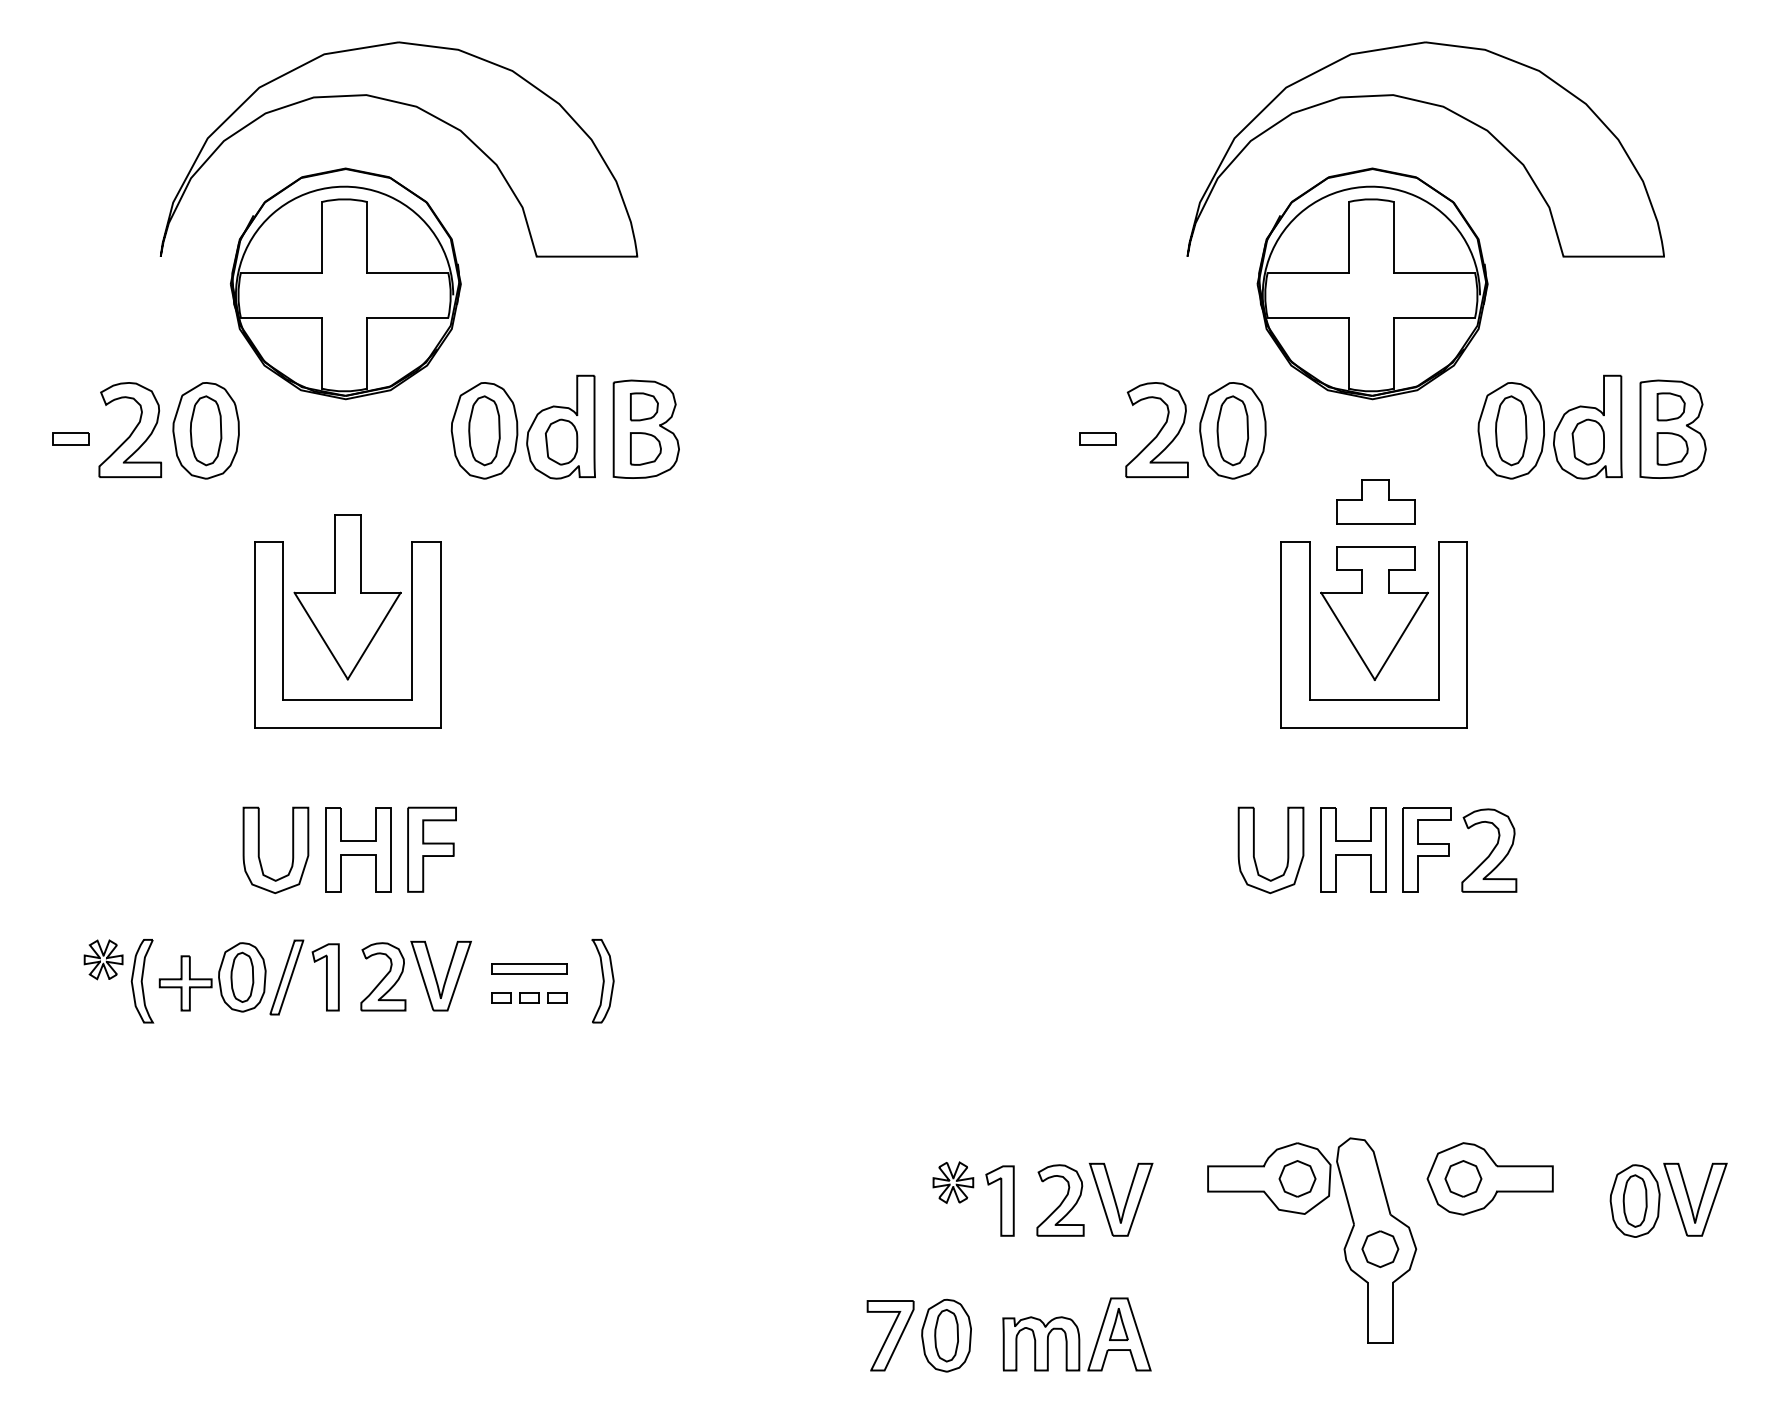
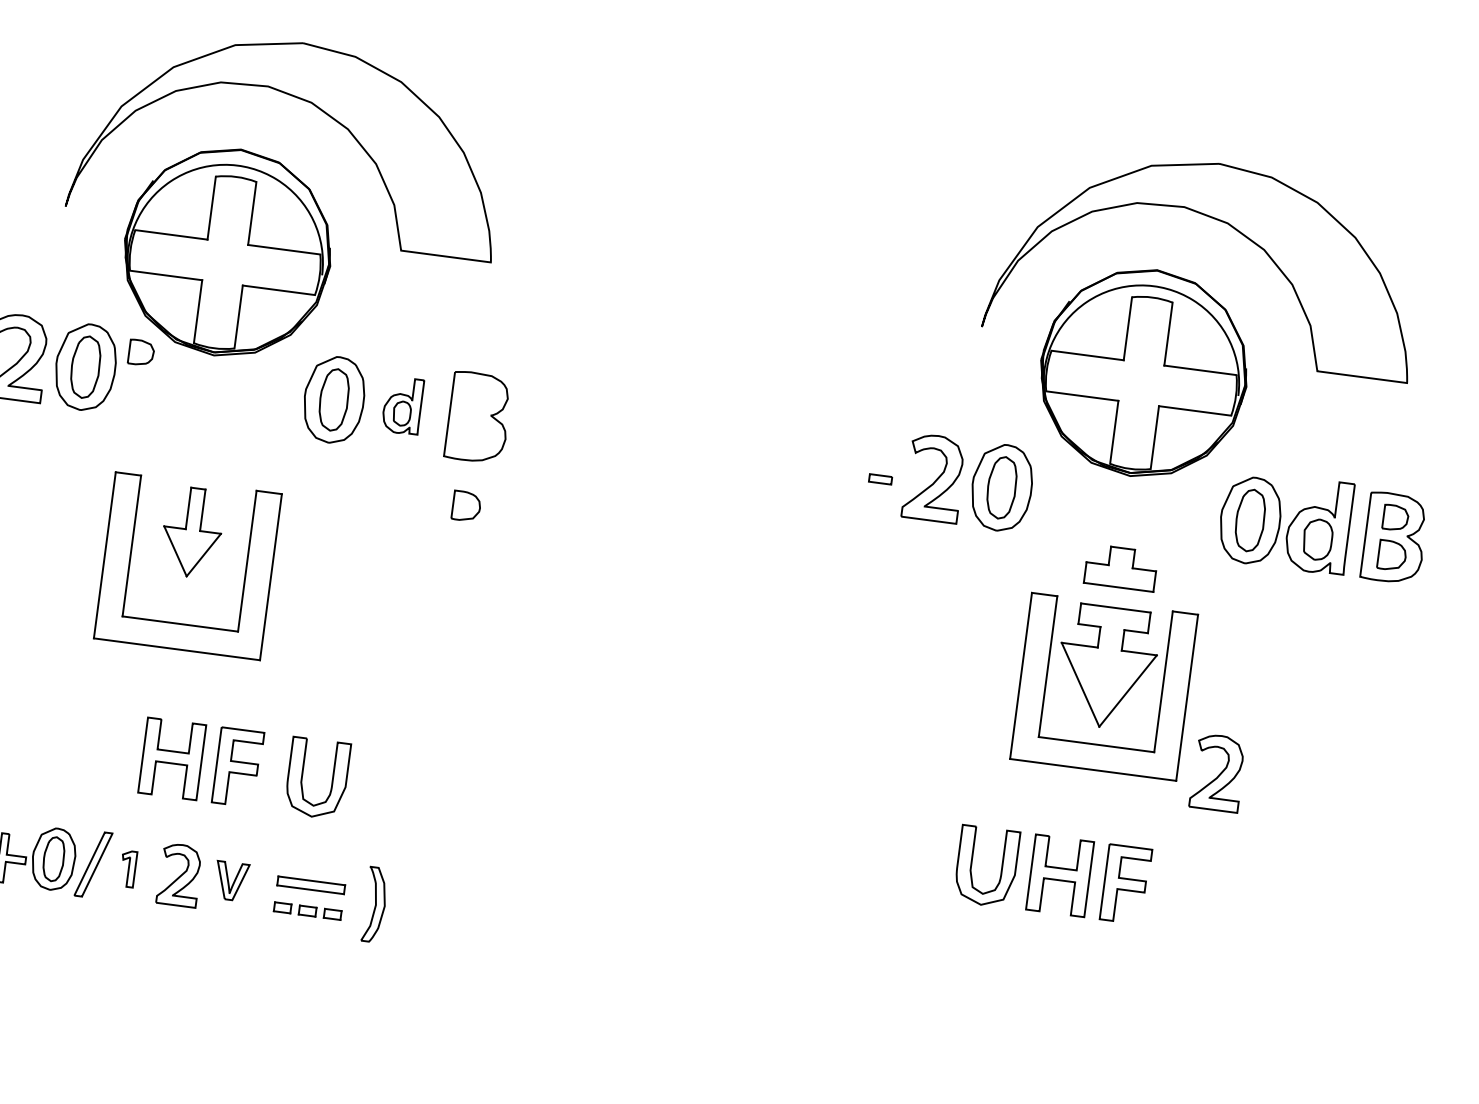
part: (644, 406) -> (141, 352), moved
part: (560, 426) -> (402, 404), size x0.6
part: (1097, 438) -> (880, 478), size x0.7
part: (645, 448) -> (466, 505), moved
part: (347, 597) -> (192, 532), size x0.6
part: (259, 850) -> (302, 776), moved
part: (1489, 850) -> (1218, 772), moved
part: (440, 975) -> (230, 880), size x0.6
part: (325, 977) -> (128, 869), size x0.6

